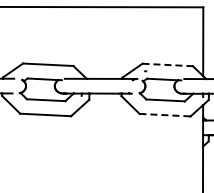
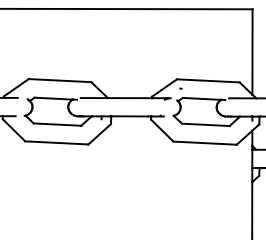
line: (168, 65) -> (209, 81), dashed -> solid
line: (164, 115) -> (204, 143), dashed -> solid

